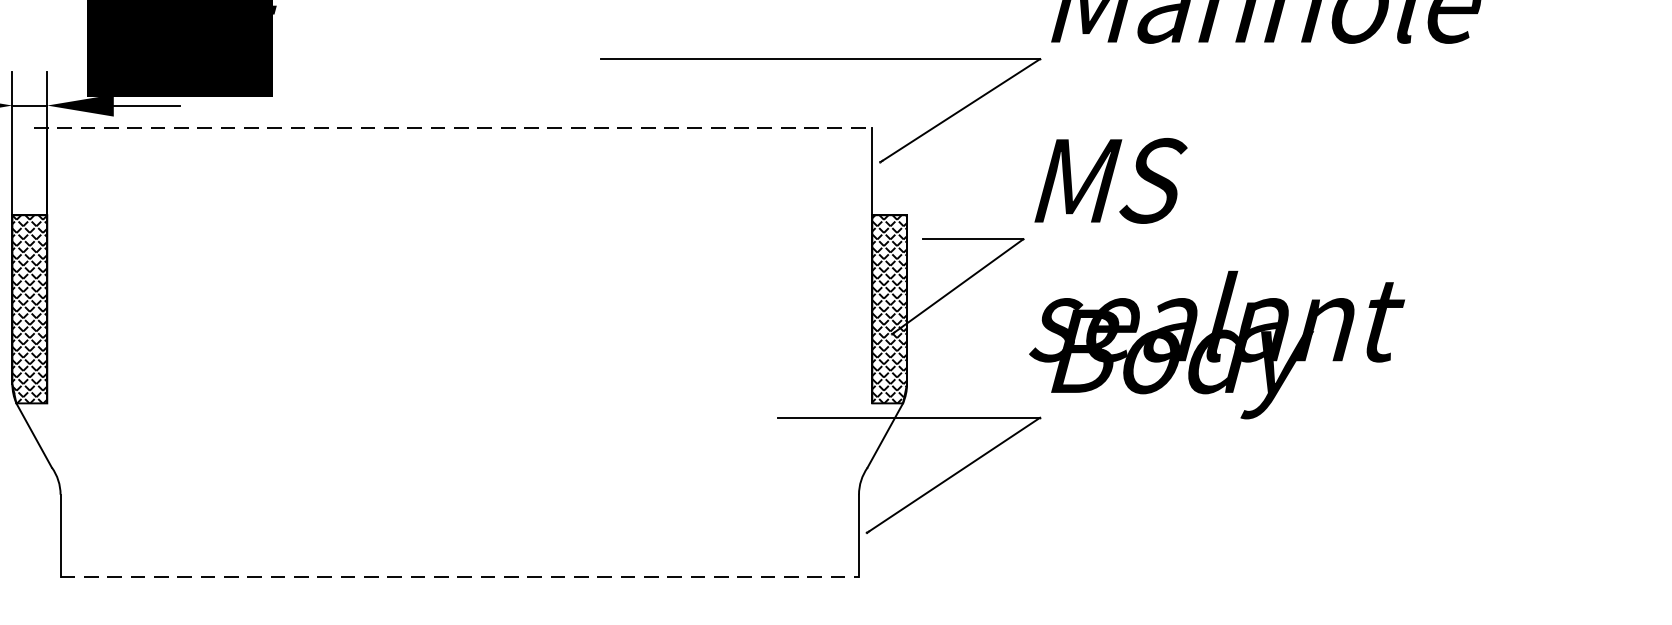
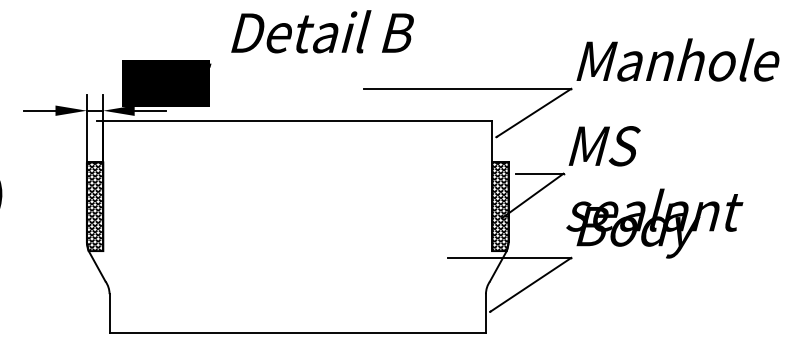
line: (452, 128) -> (294, 121), dashed -> solid
line: (461, 576) -> (298, 332), dashed -> solid

